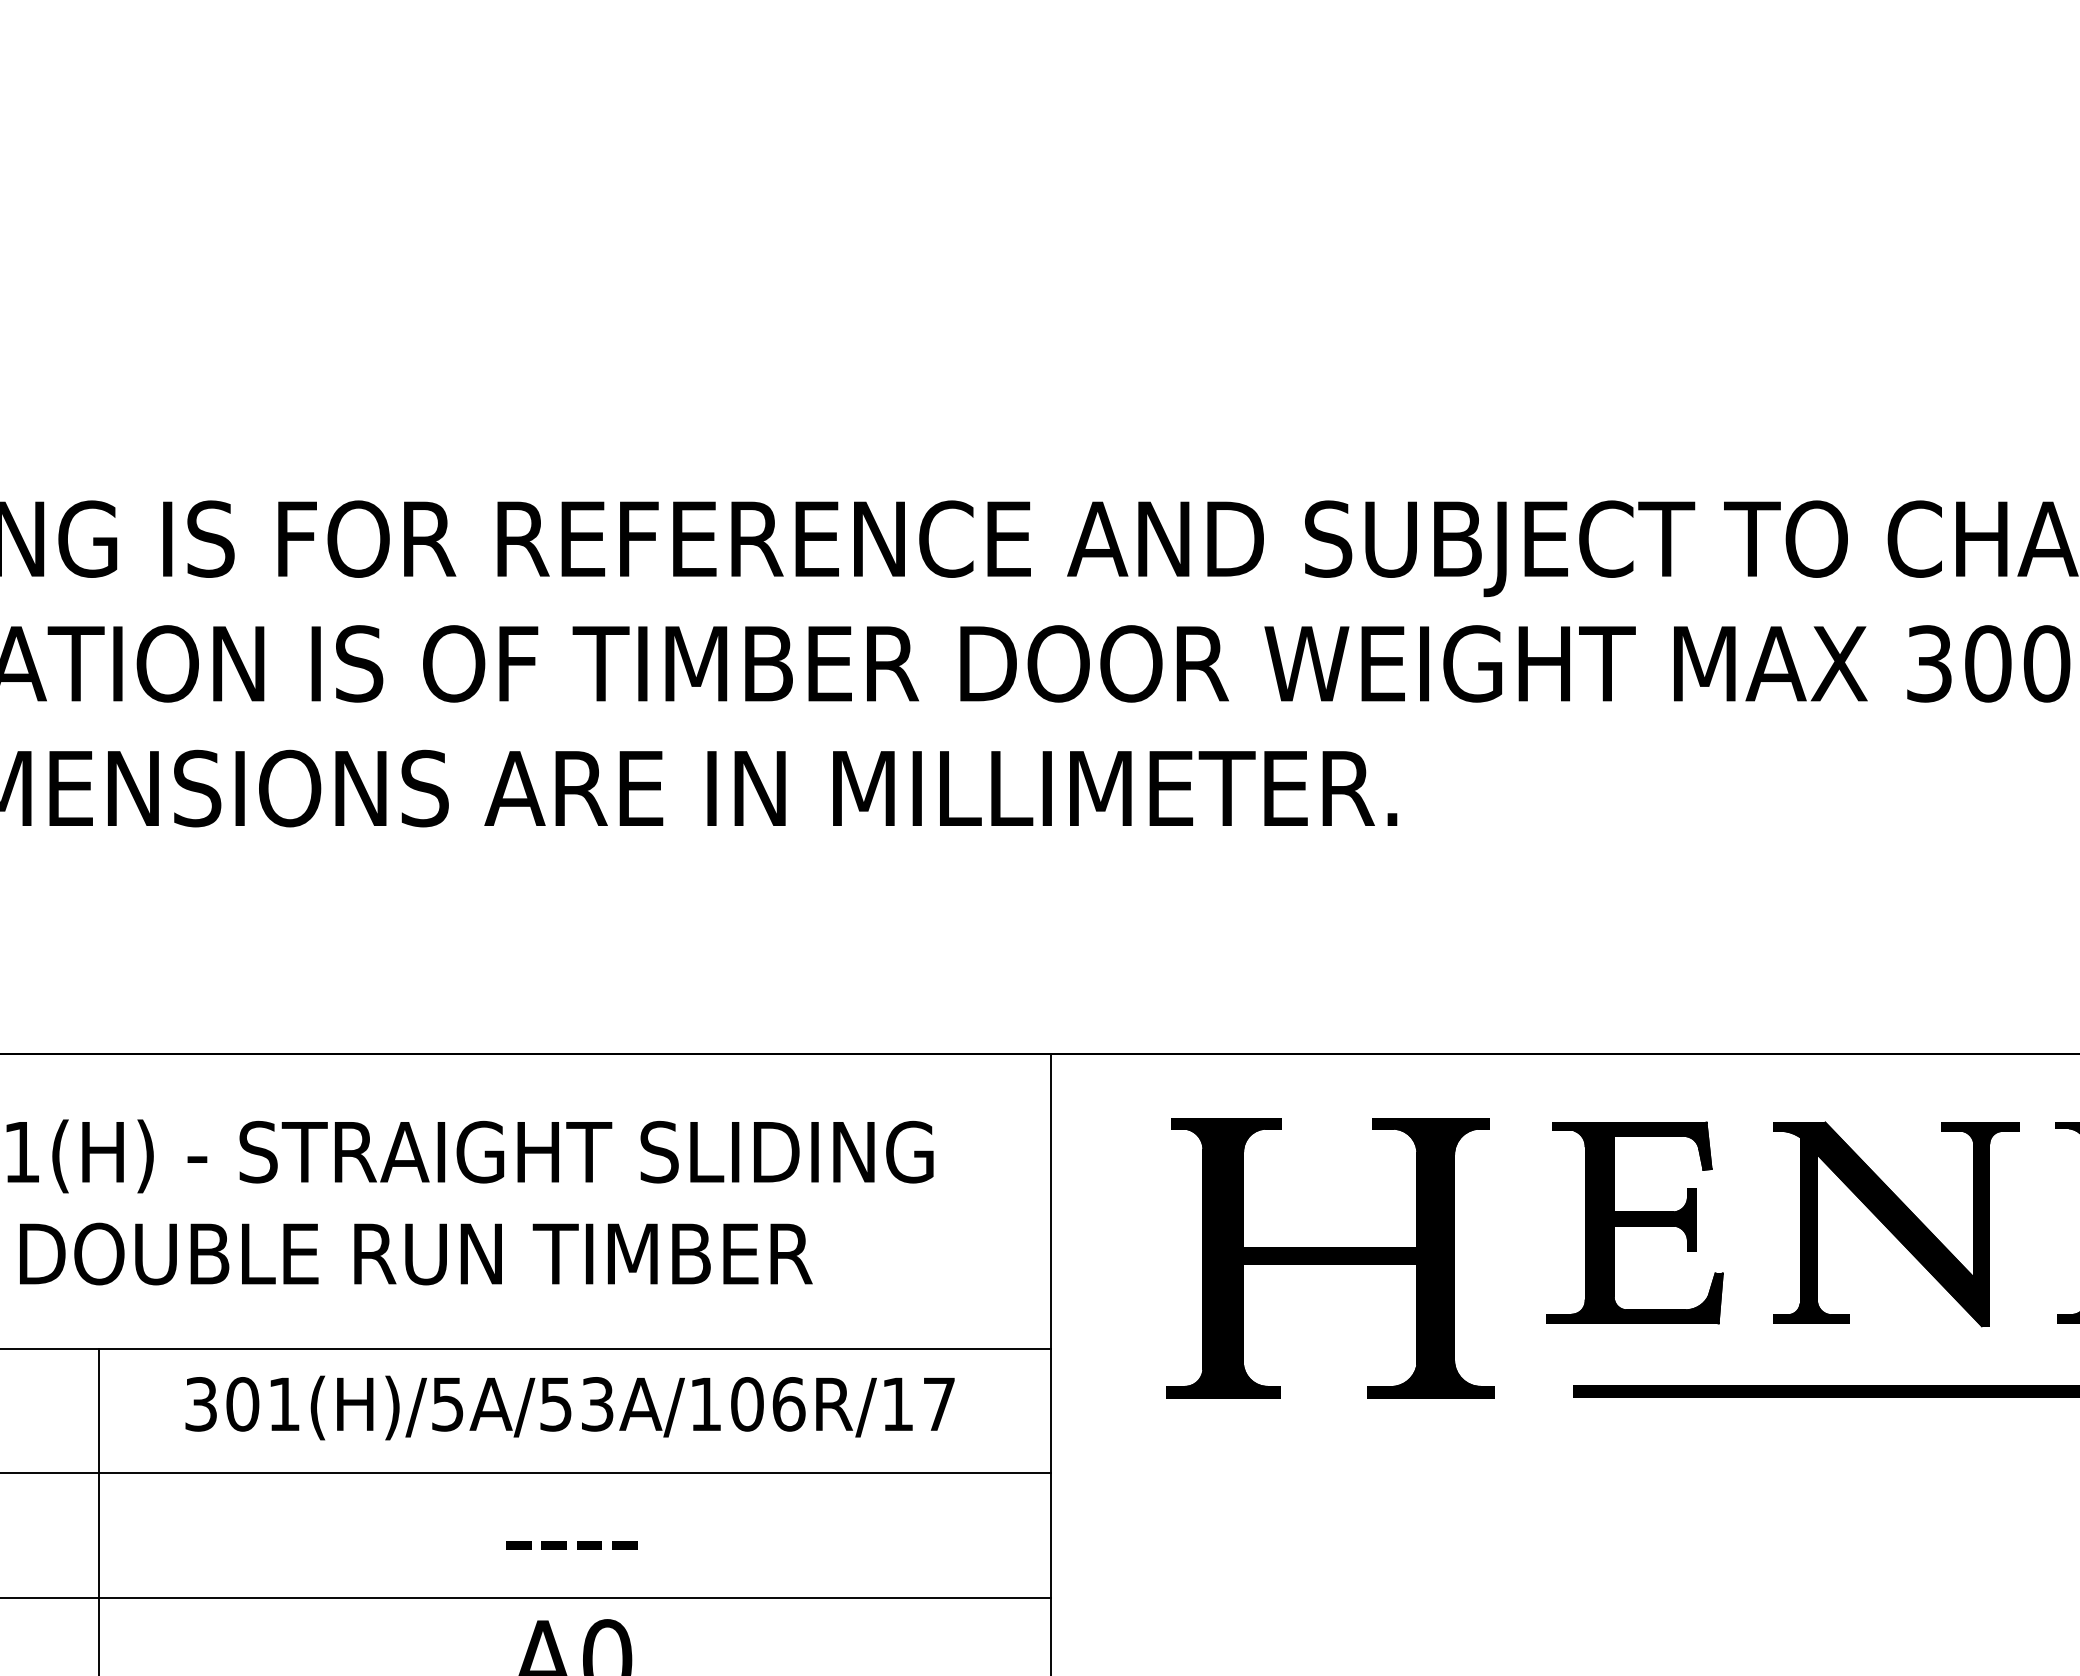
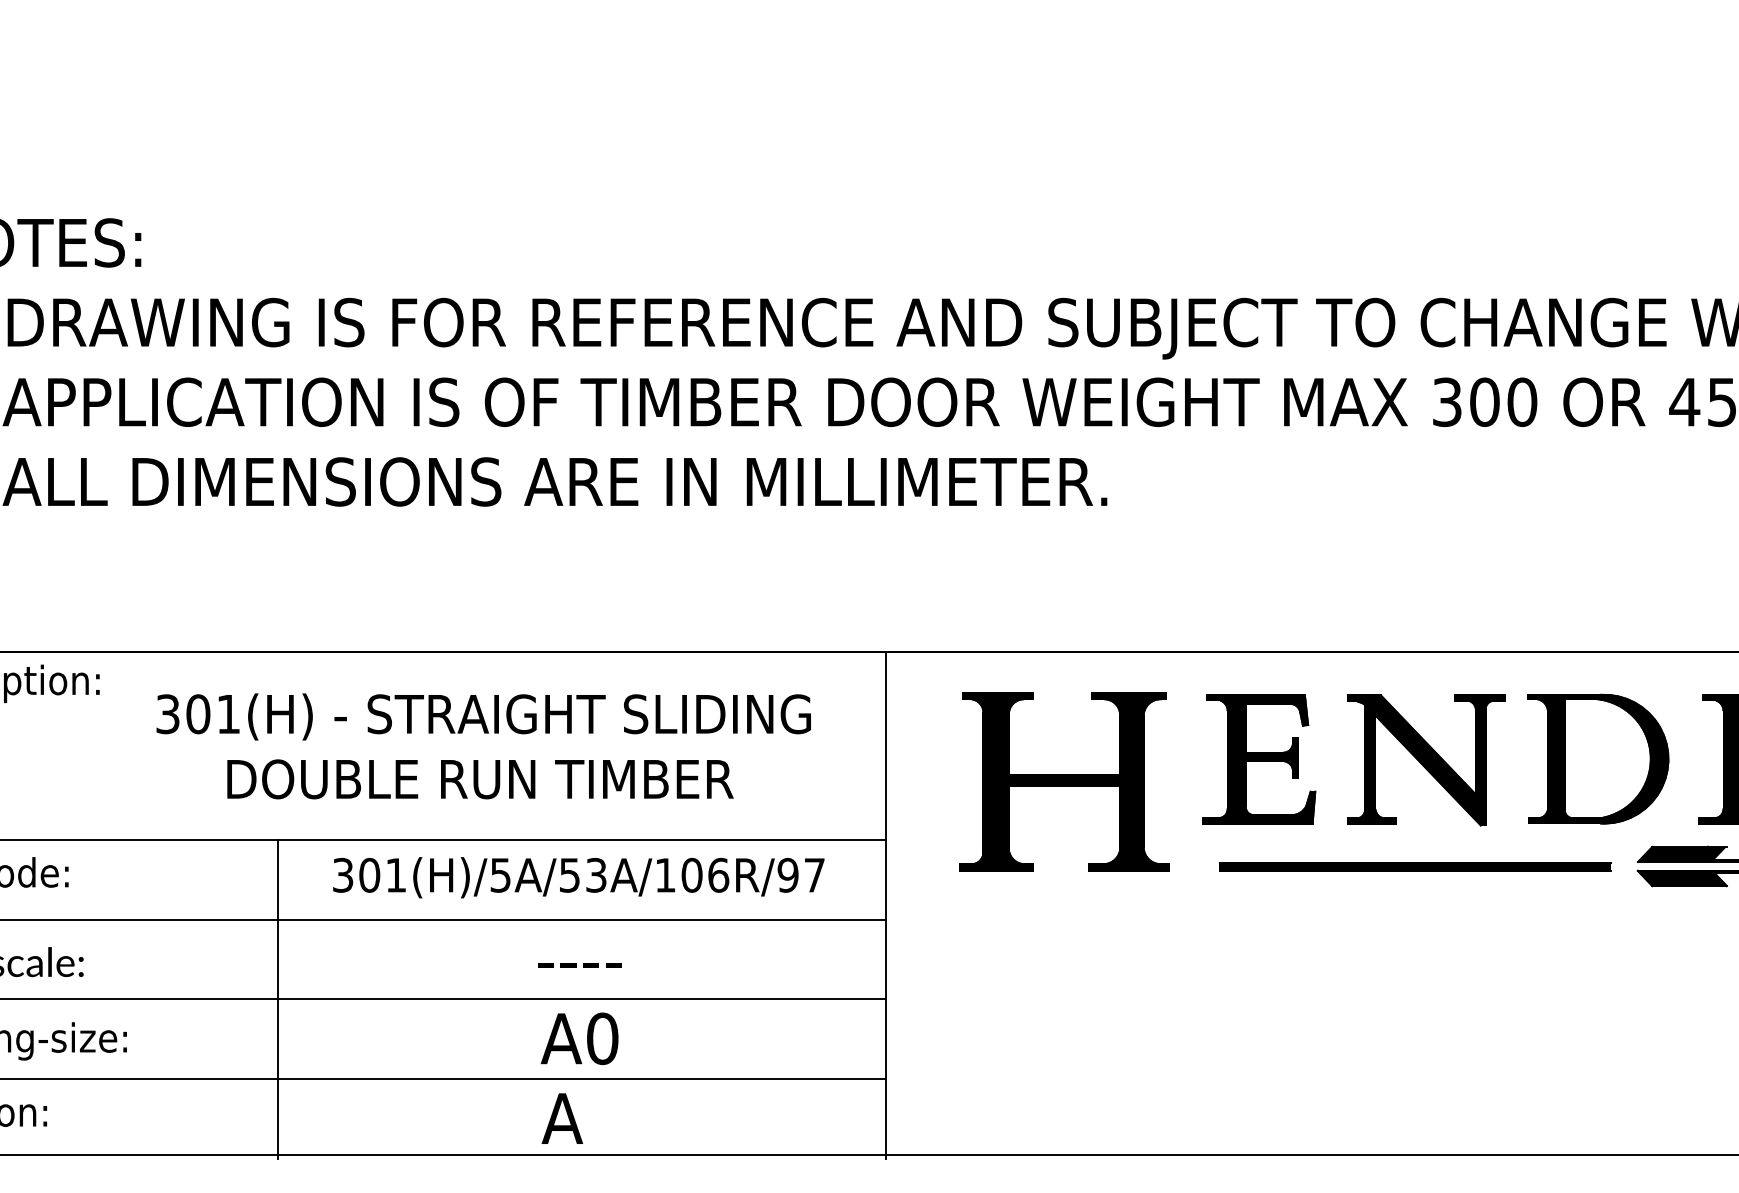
text: (896, 1402) -> (787, 874), 301(H)/5A/53A/106R/17 -> 301(H)/5A/53A/106R/97

